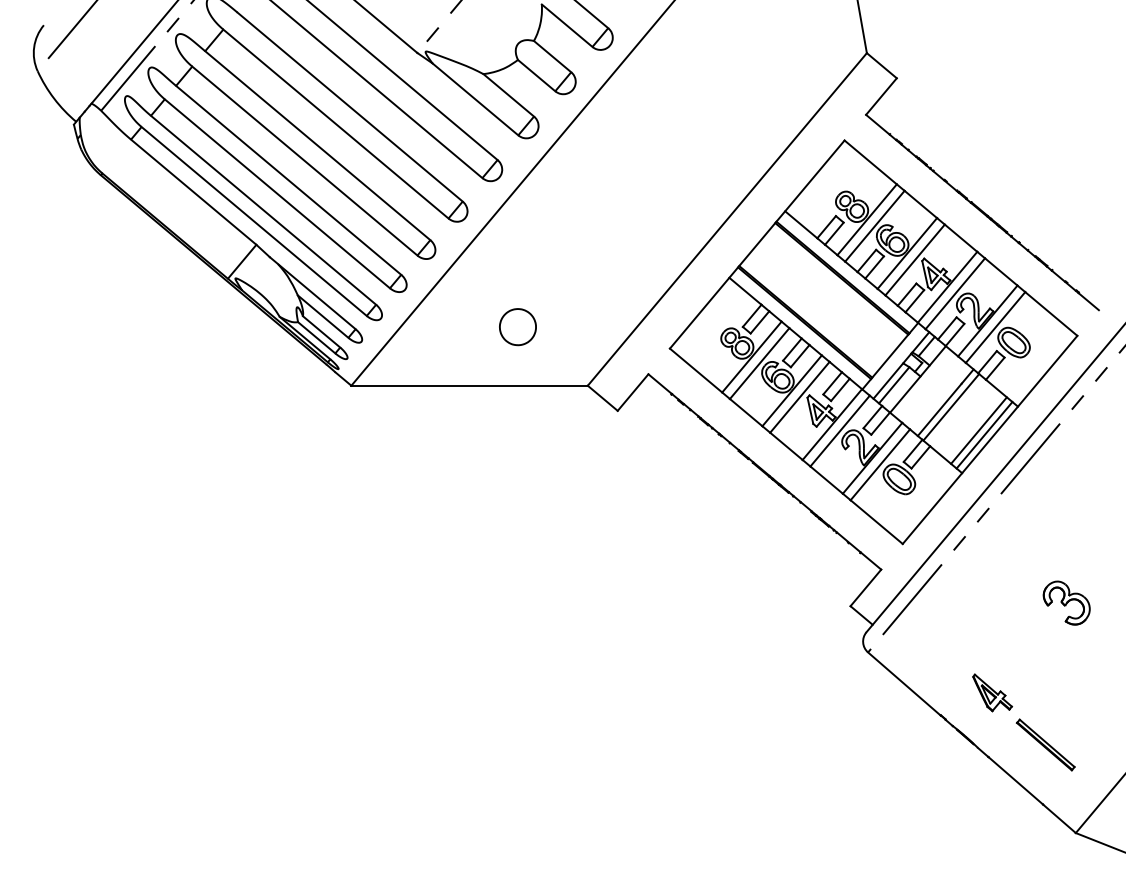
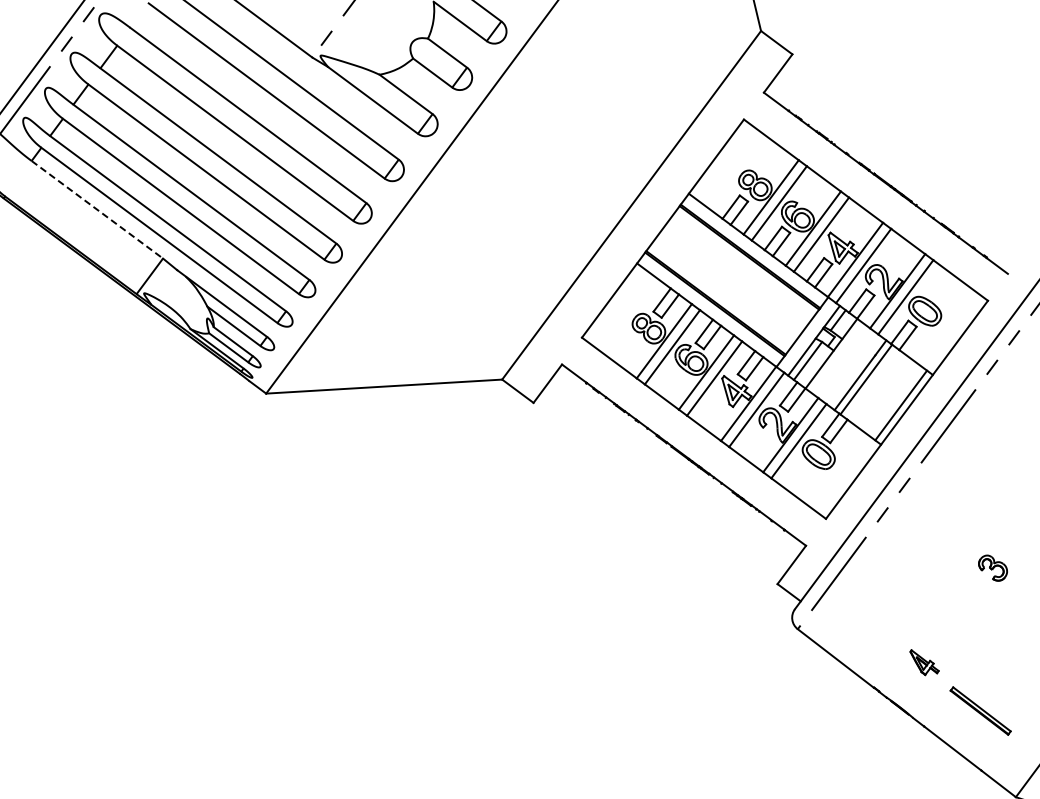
line: (193, 192) -> (97, 210), solid -> dashed
part: (517, 327) -> (428, 325), removed
line: (978, 430) -> (894, 401), removed
part: (1066, 602) -> (992, 567), size x0.6
part: (992, 692) -> (924, 661), size x0.7

